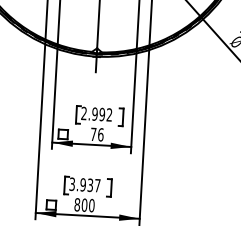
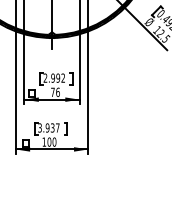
text: (77, 203) -> (44, 141), 800 -> 100

